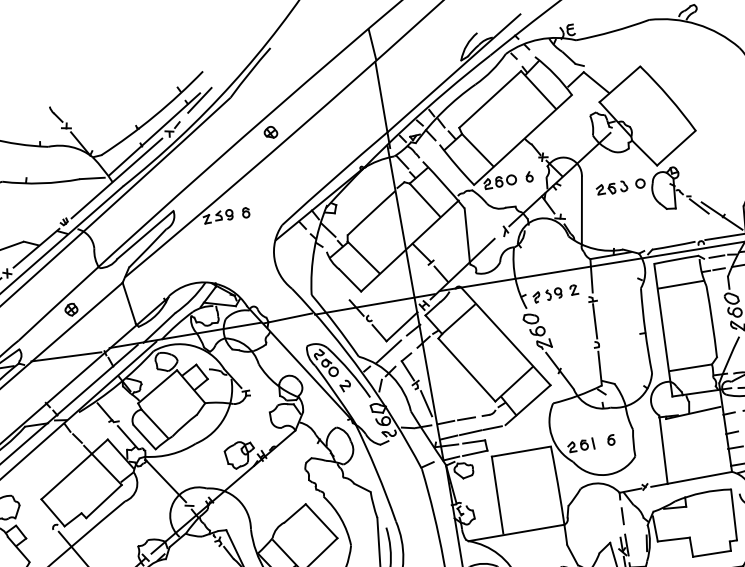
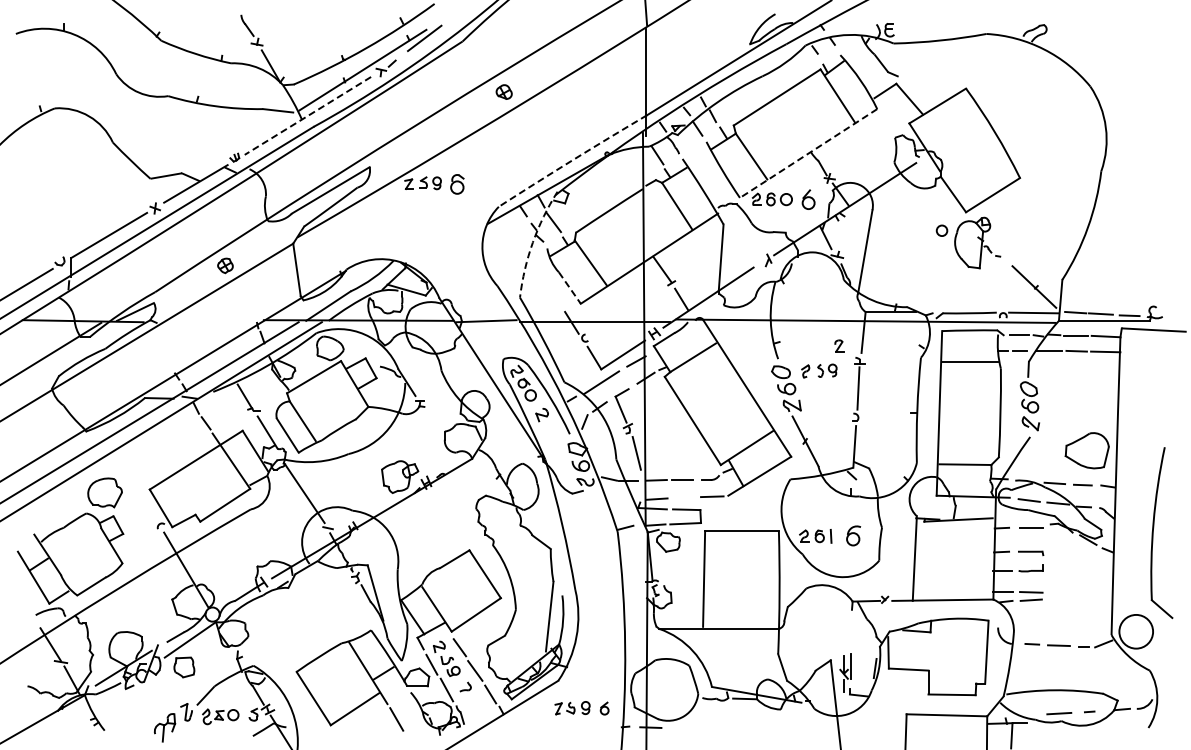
line: (522, 140) -> (808, 153), solid -> dashed
part: (529, 176) -> (808, 199), size x1.6
arc: (334, 177) -> (572, 160), solid -> dashed
line: (116, 178) -> (307, 116), solid -> dashed
part: (611, 188) -> (906, 230), removed
line: (699, 206) -> (1008, 270), removed
part: (246, 212) -> (457, 184), size x1.6
arc: (314, 249) -> (532, 242), solid -> dashed
line: (350, 280) -> (570, 288), solid -> dashed
part: (547, 294) -> (819, 370), moved
line: (66, 356) -> (209, 321), removed
line: (470, 432) -> (684, 497), removed
part: (611, 439) -> (853, 535), size x1.6
line: (622, 516) -> (851, 630), removed

